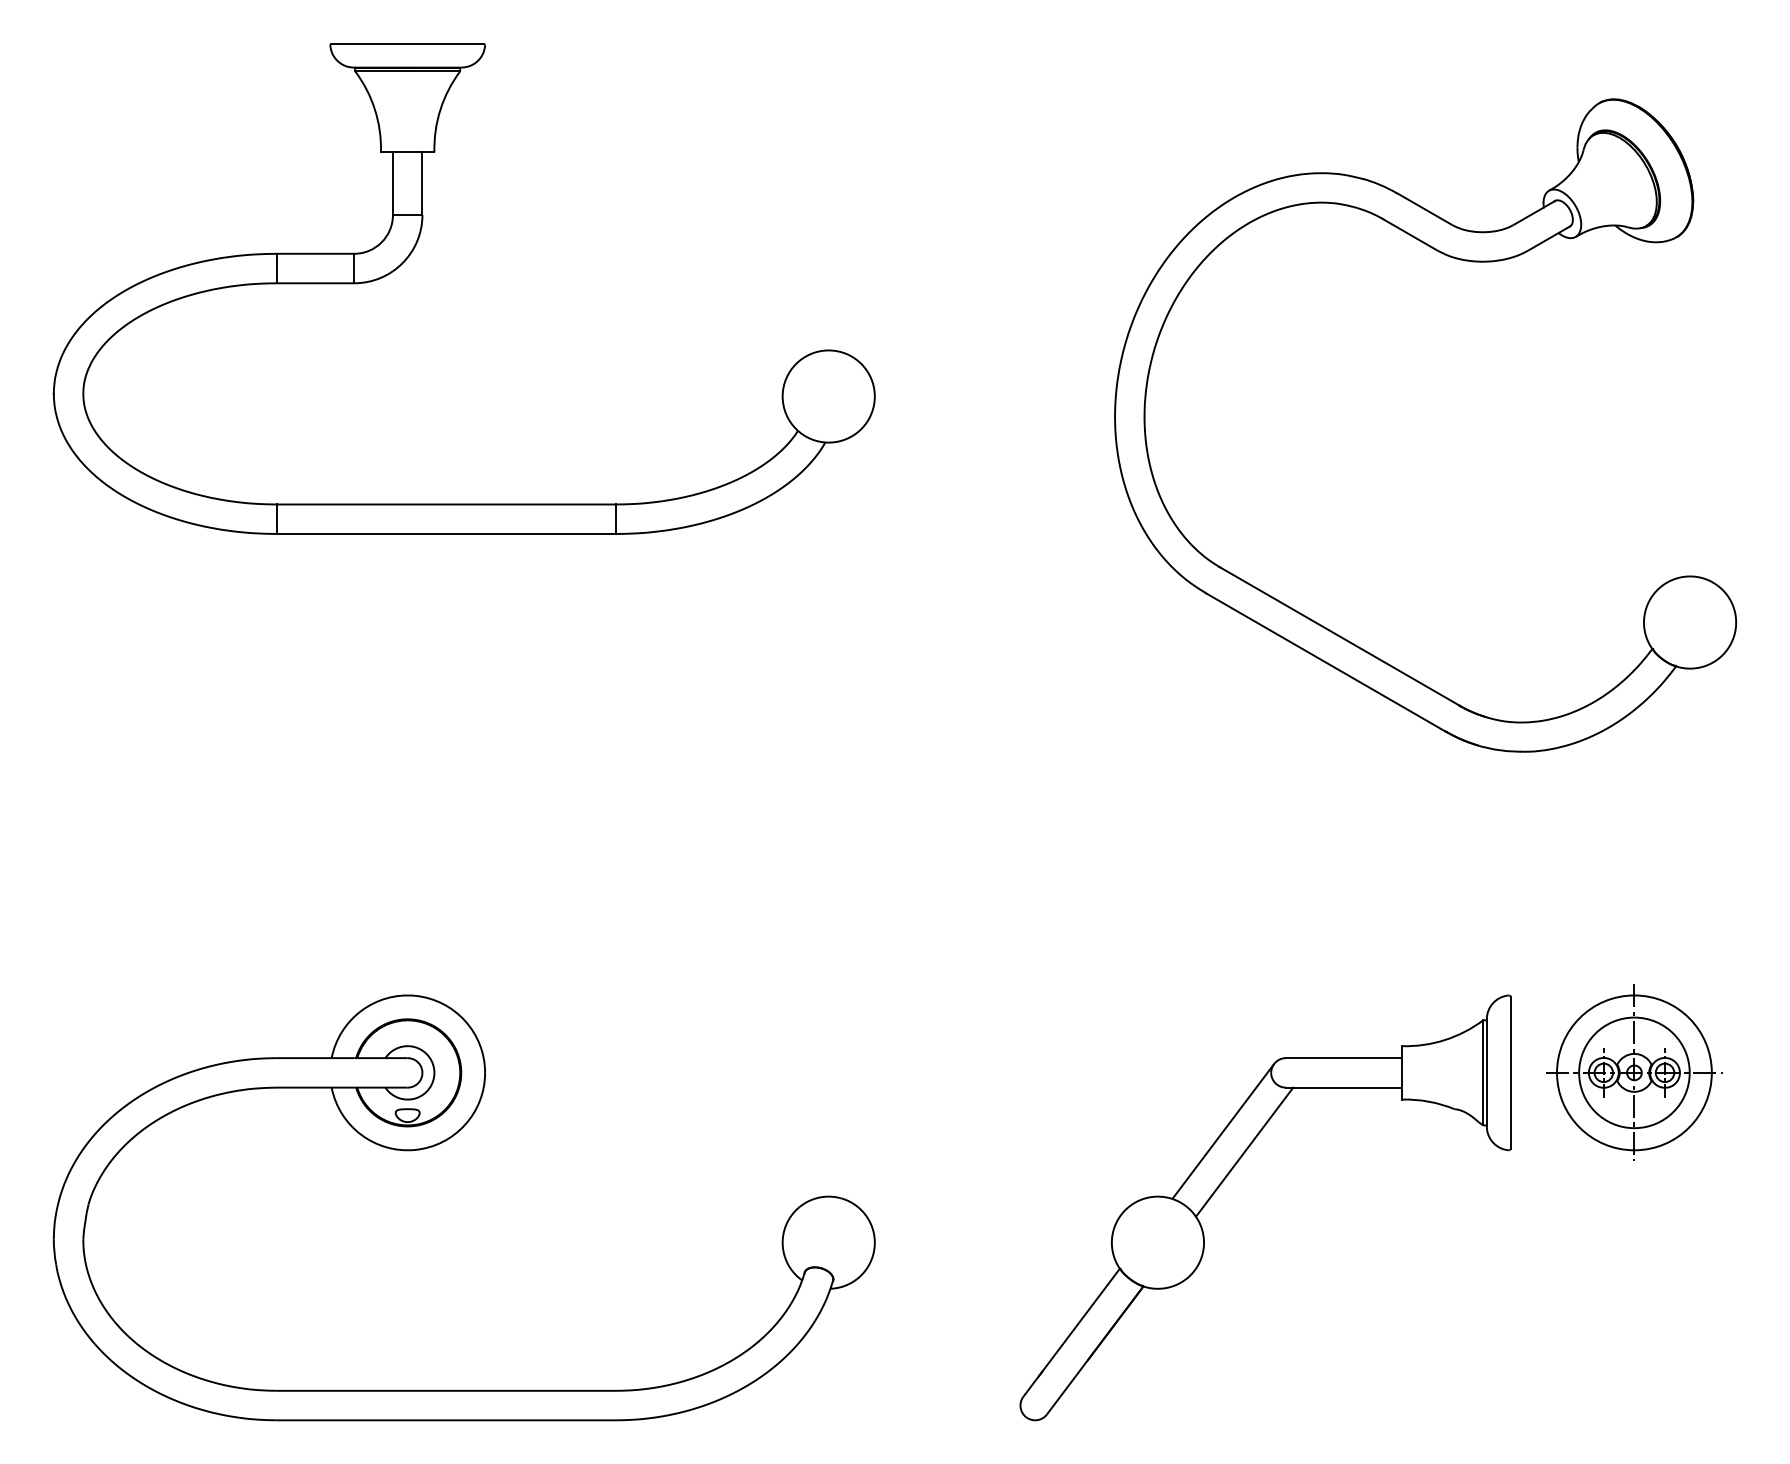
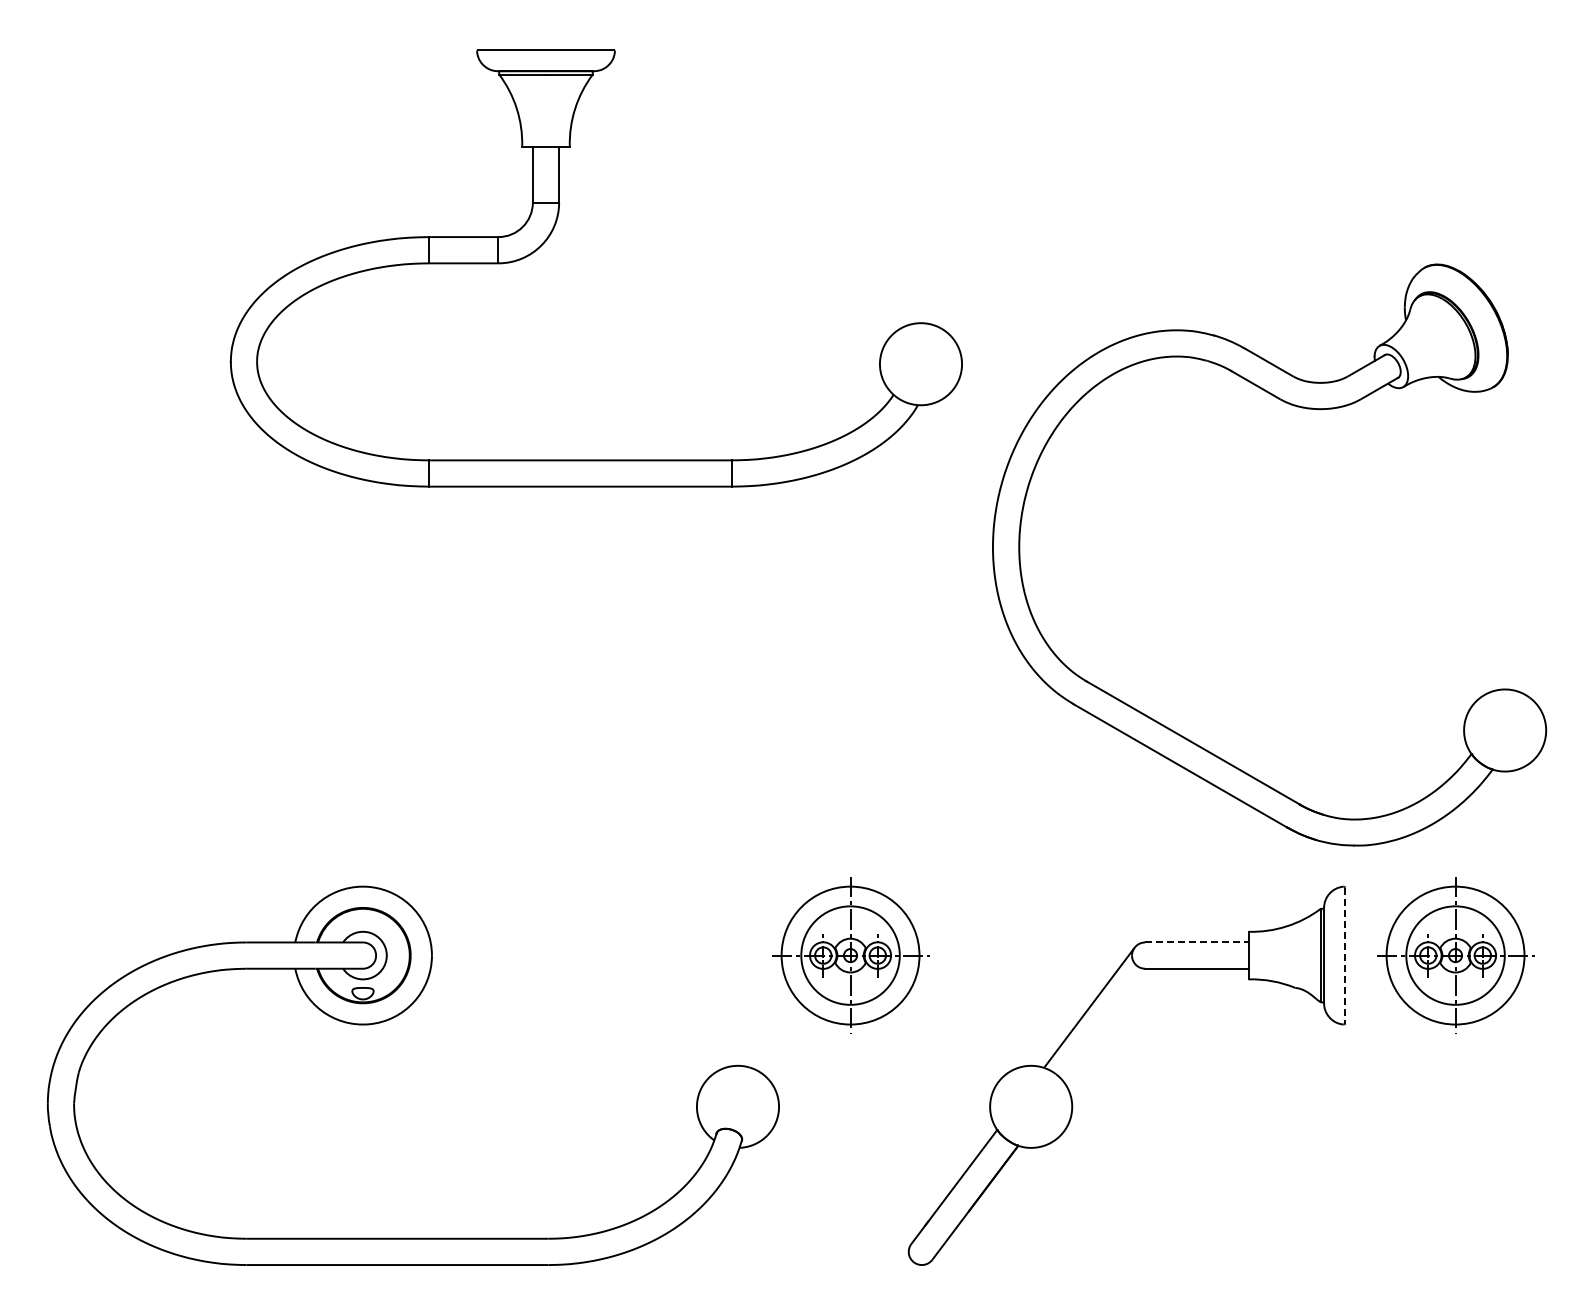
part: (411, 254) -> (549, 237), moved
part: (1461, 260) -> (1301, 408), moved
line: (1343, 1058) -> (1196, 942), solid -> dashed
part: (955, 1072) -> (850, 955), added
line: (1510, 1072) -> (1345, 955), solid -> dashed
line: (1244, 1151) -> (1108, 1025), removed

